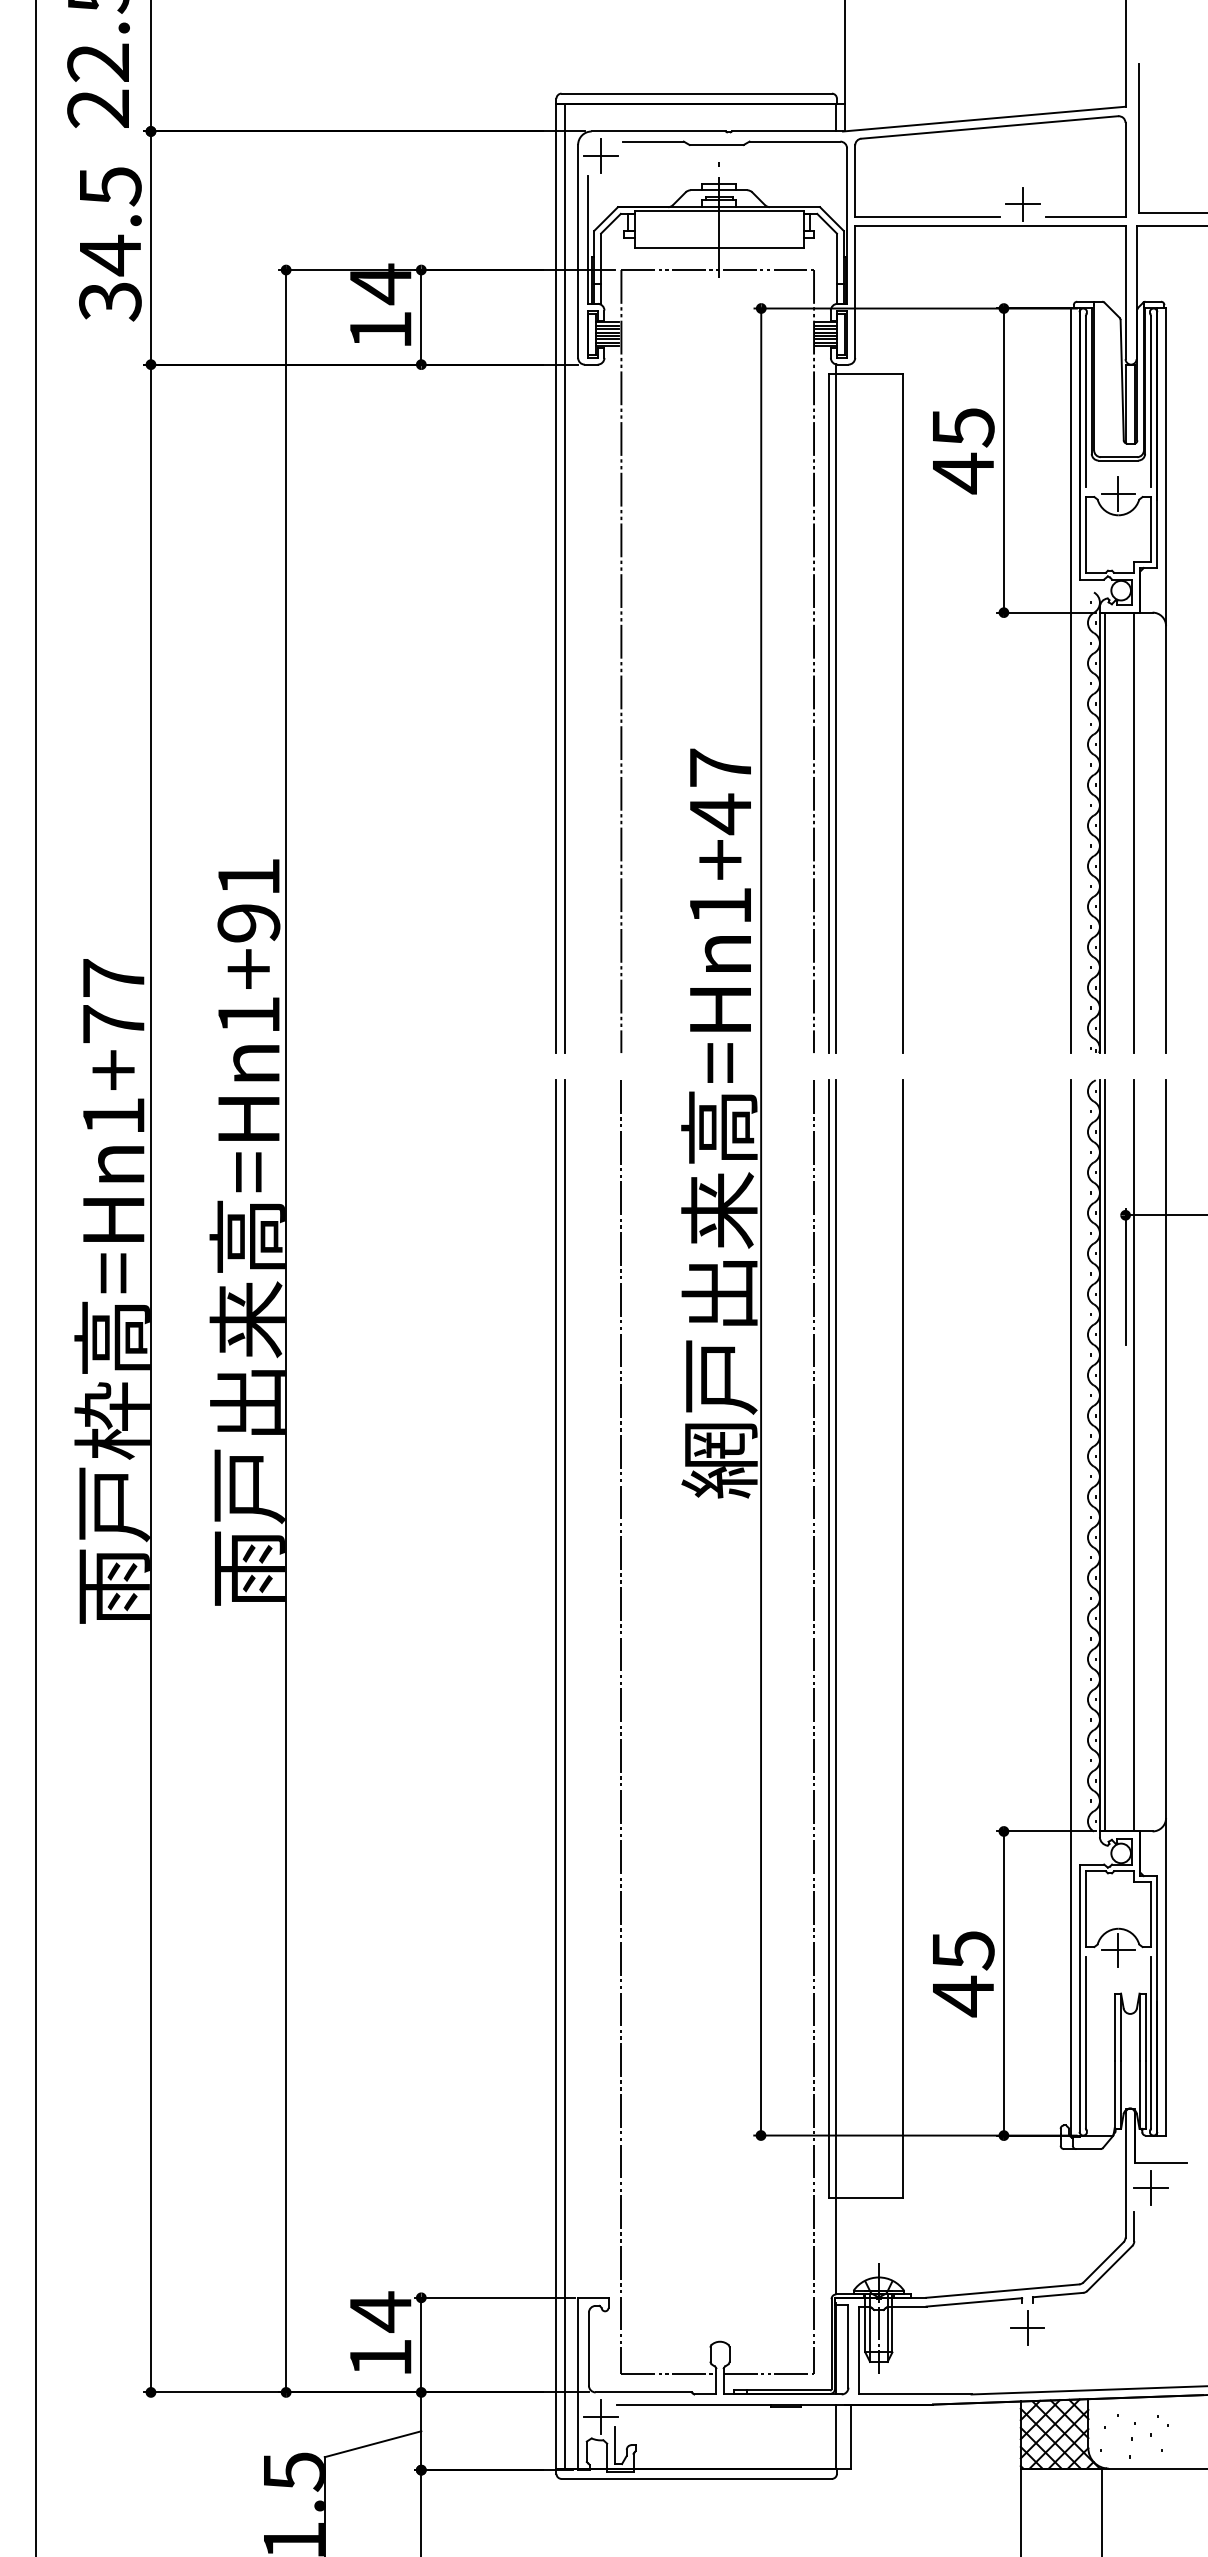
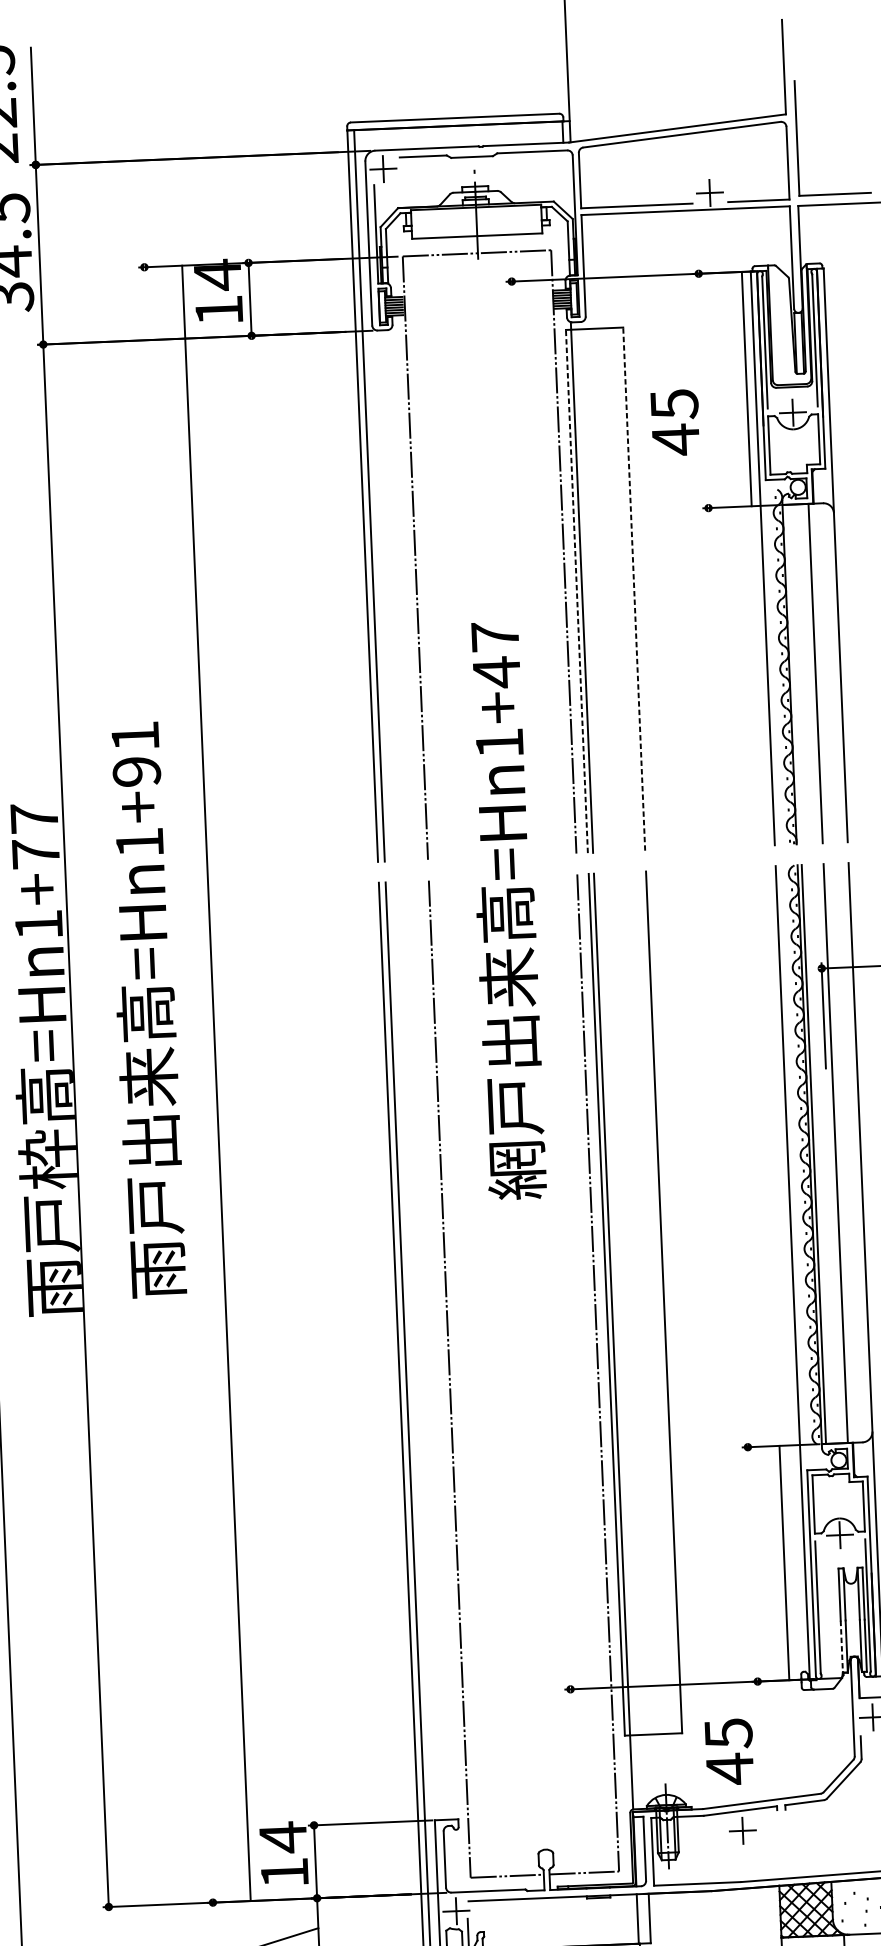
text: (963, 451) -> (675, 422), moved
line: (1003, 460) -> (746, 389), moved
line: (828, 713) -> (576, 591), solid -> dashed
line: (903, 713) -> (634, 589), solid -> dashed
line: (1105, 832) -> (793, 674), removed
line: (760, 1221) -> (540, 985), removed
line: (286, 1331) -> (216, 1083), moved
text: (963, 1974) -> (729, 1752), moved
line: (1003, 1983) -> (784, 1563), moved
line: (1114, 2095) -> (841, 1647), solid -> dashed
part: (1027, 2327) -> (742, 1830), moved

